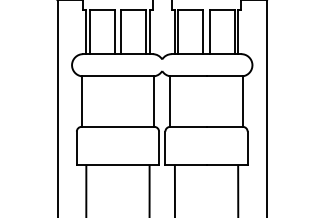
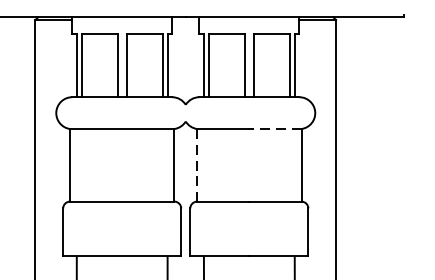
line: (224, 76) -> (275, 129), solid -> dashed
line: (170, 102) -> (197, 166), solid -> dashed

